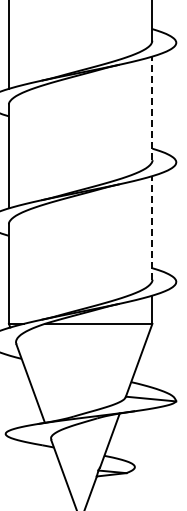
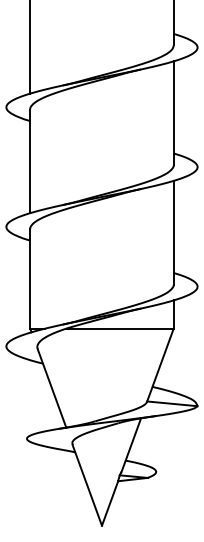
line: (152, 108) -> (173, 113), dashed -> solid
line: (152, 227) -> (173, 232), dashed -> solid

